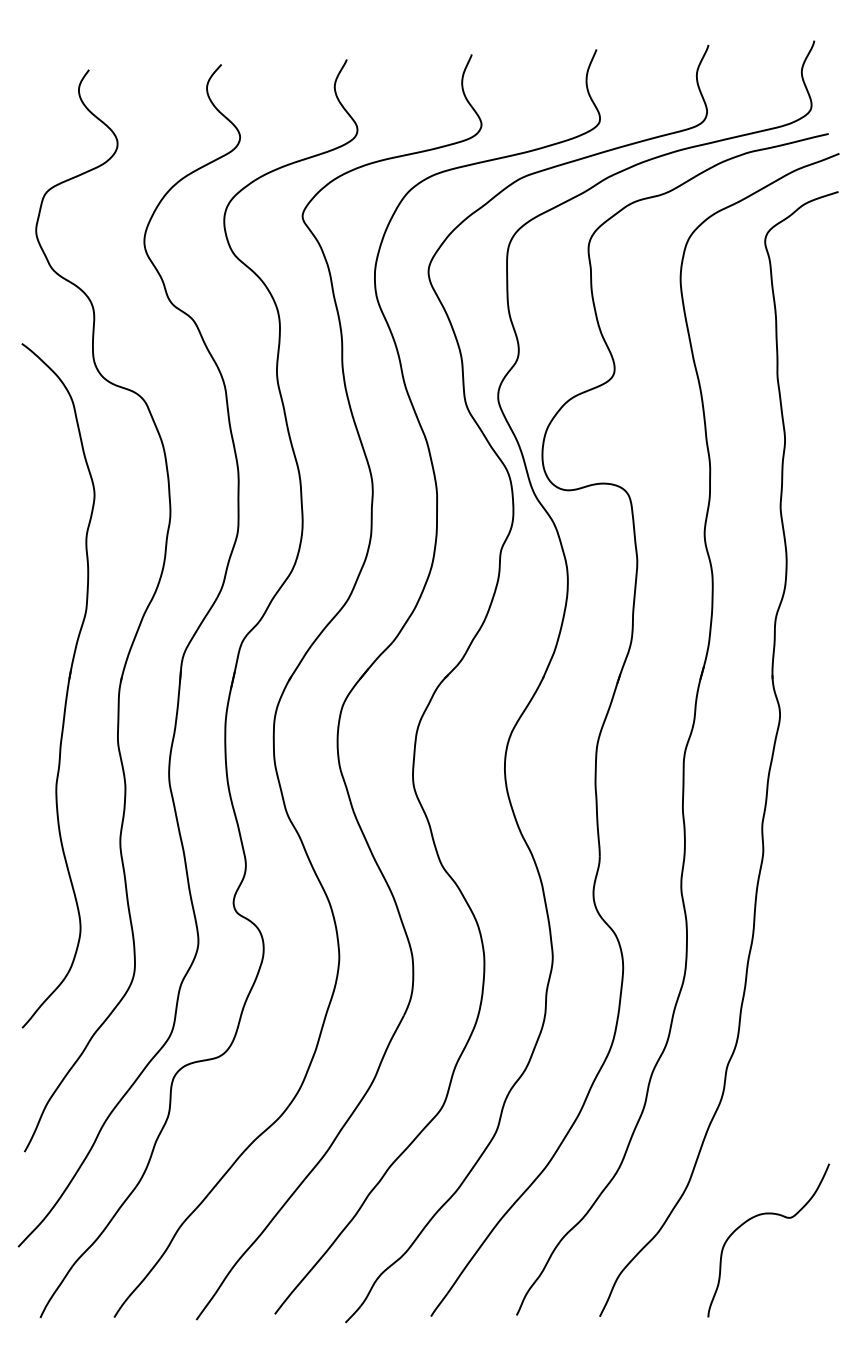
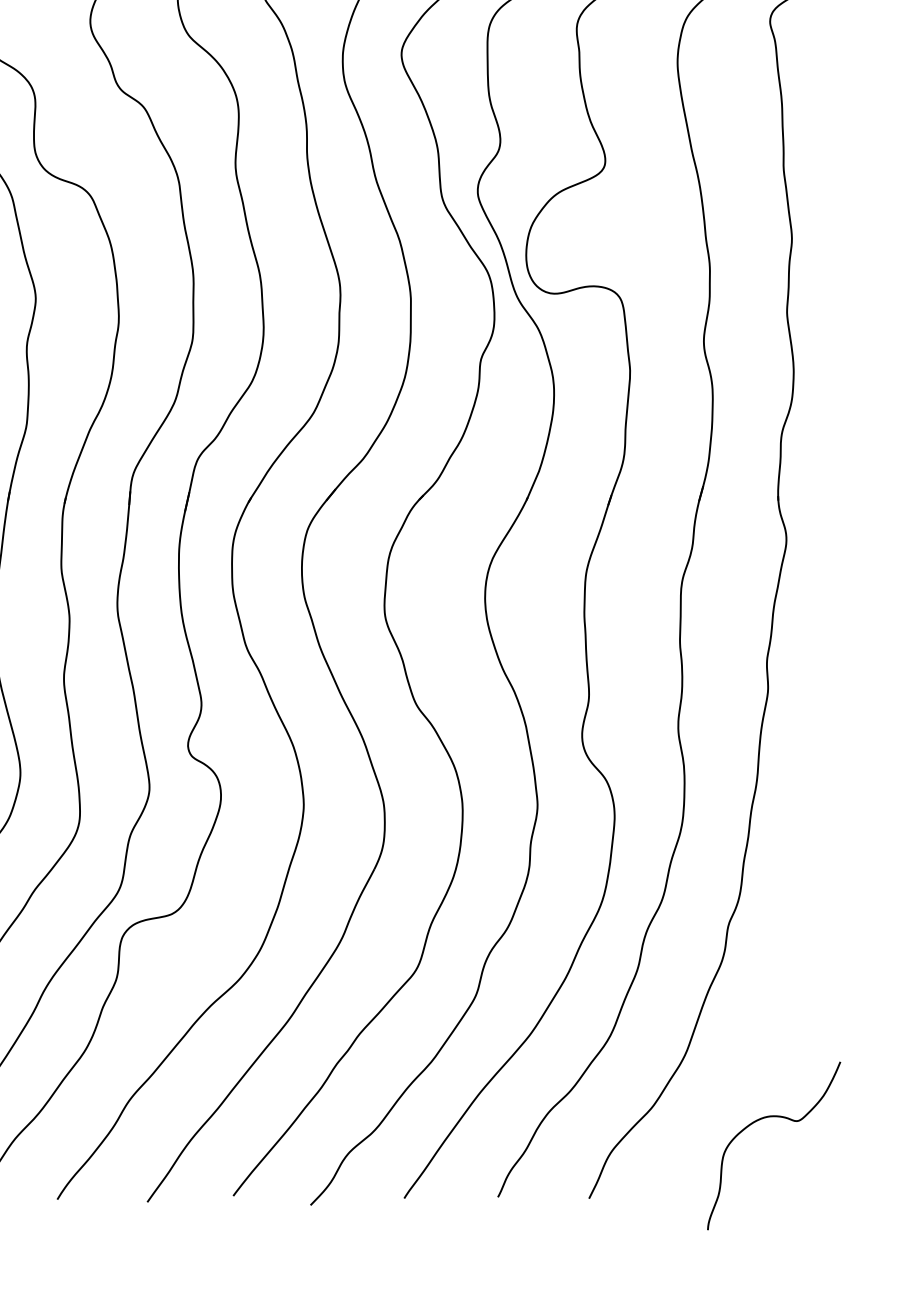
curve: (761, 1215) -> (766, 1118), moved

